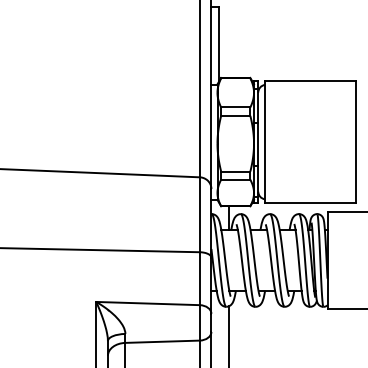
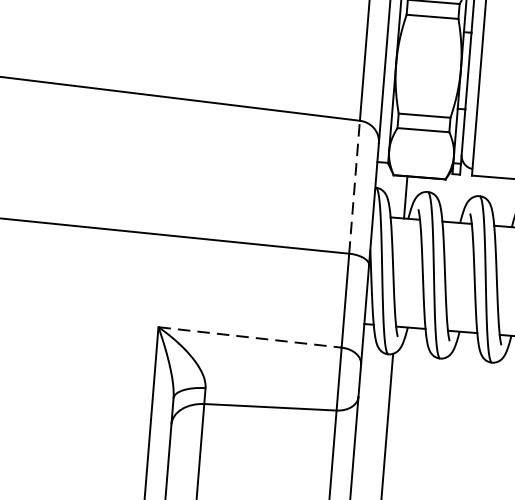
line: (199, 214) -> (354, 186), solid -> dashed
line: (148, 303) -> (250, 337), solid -> dashed

